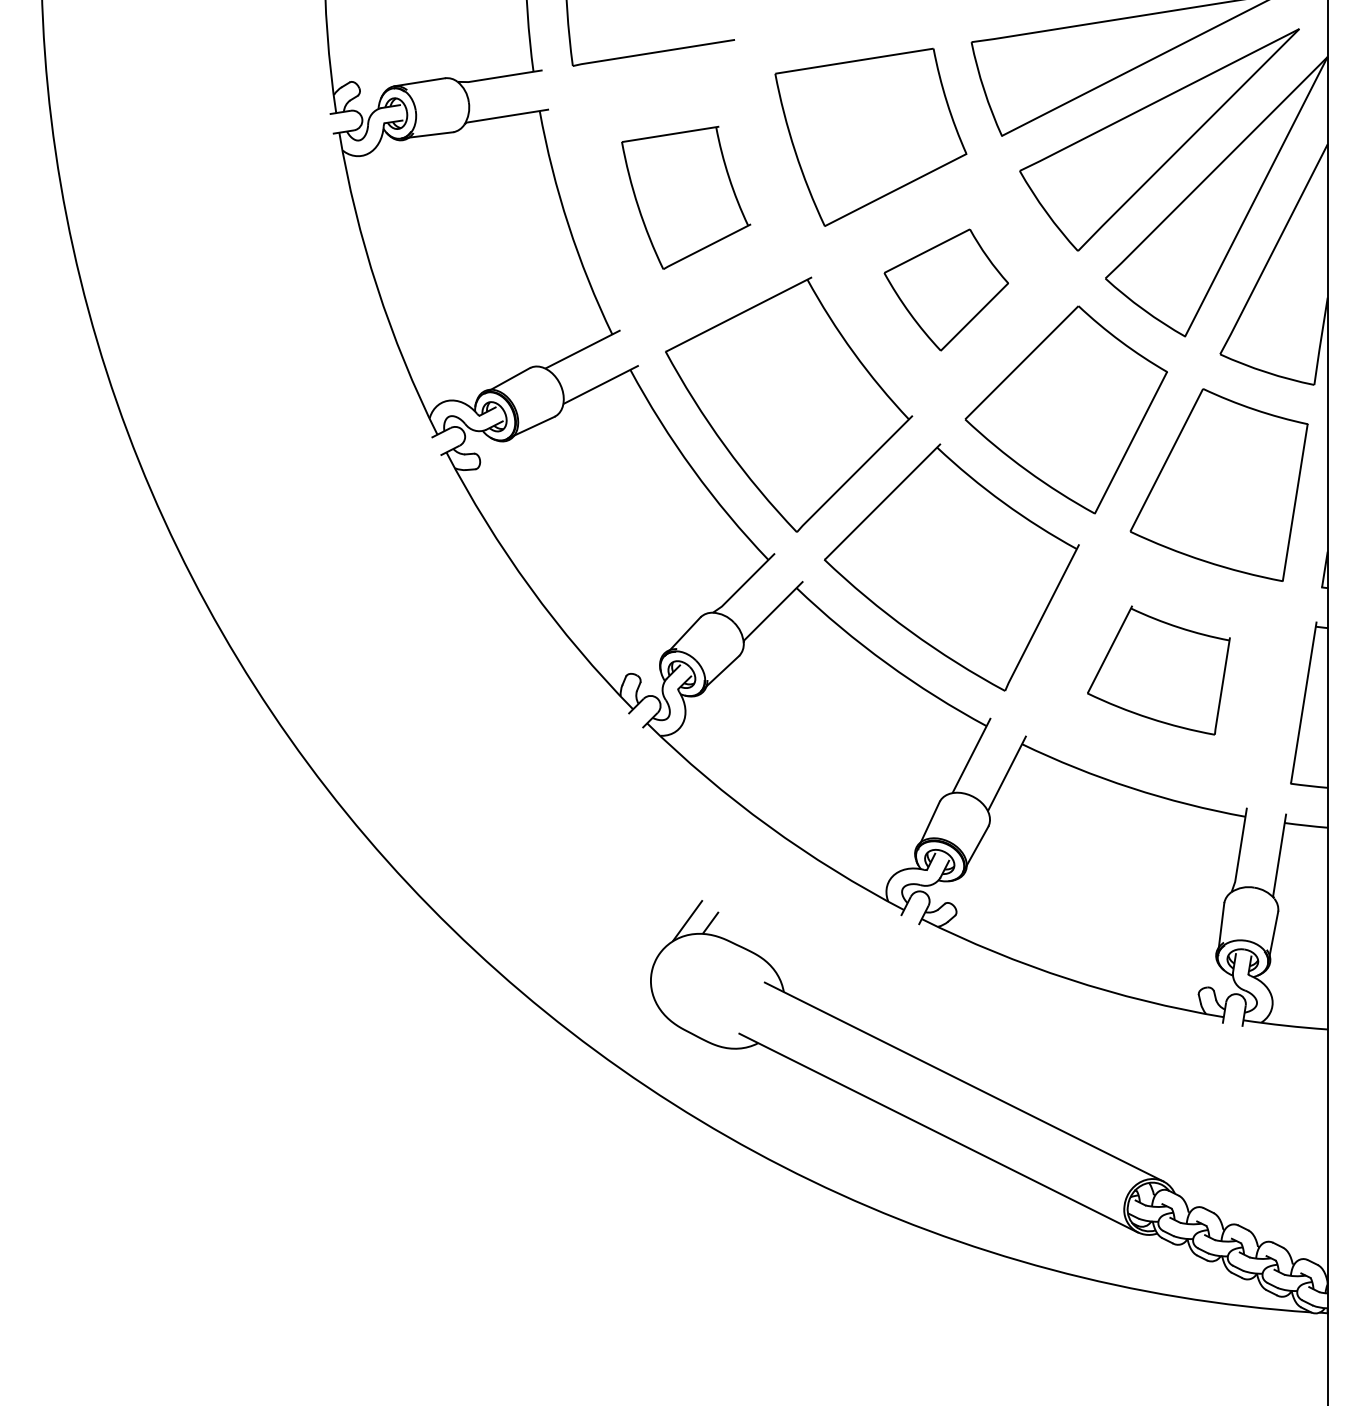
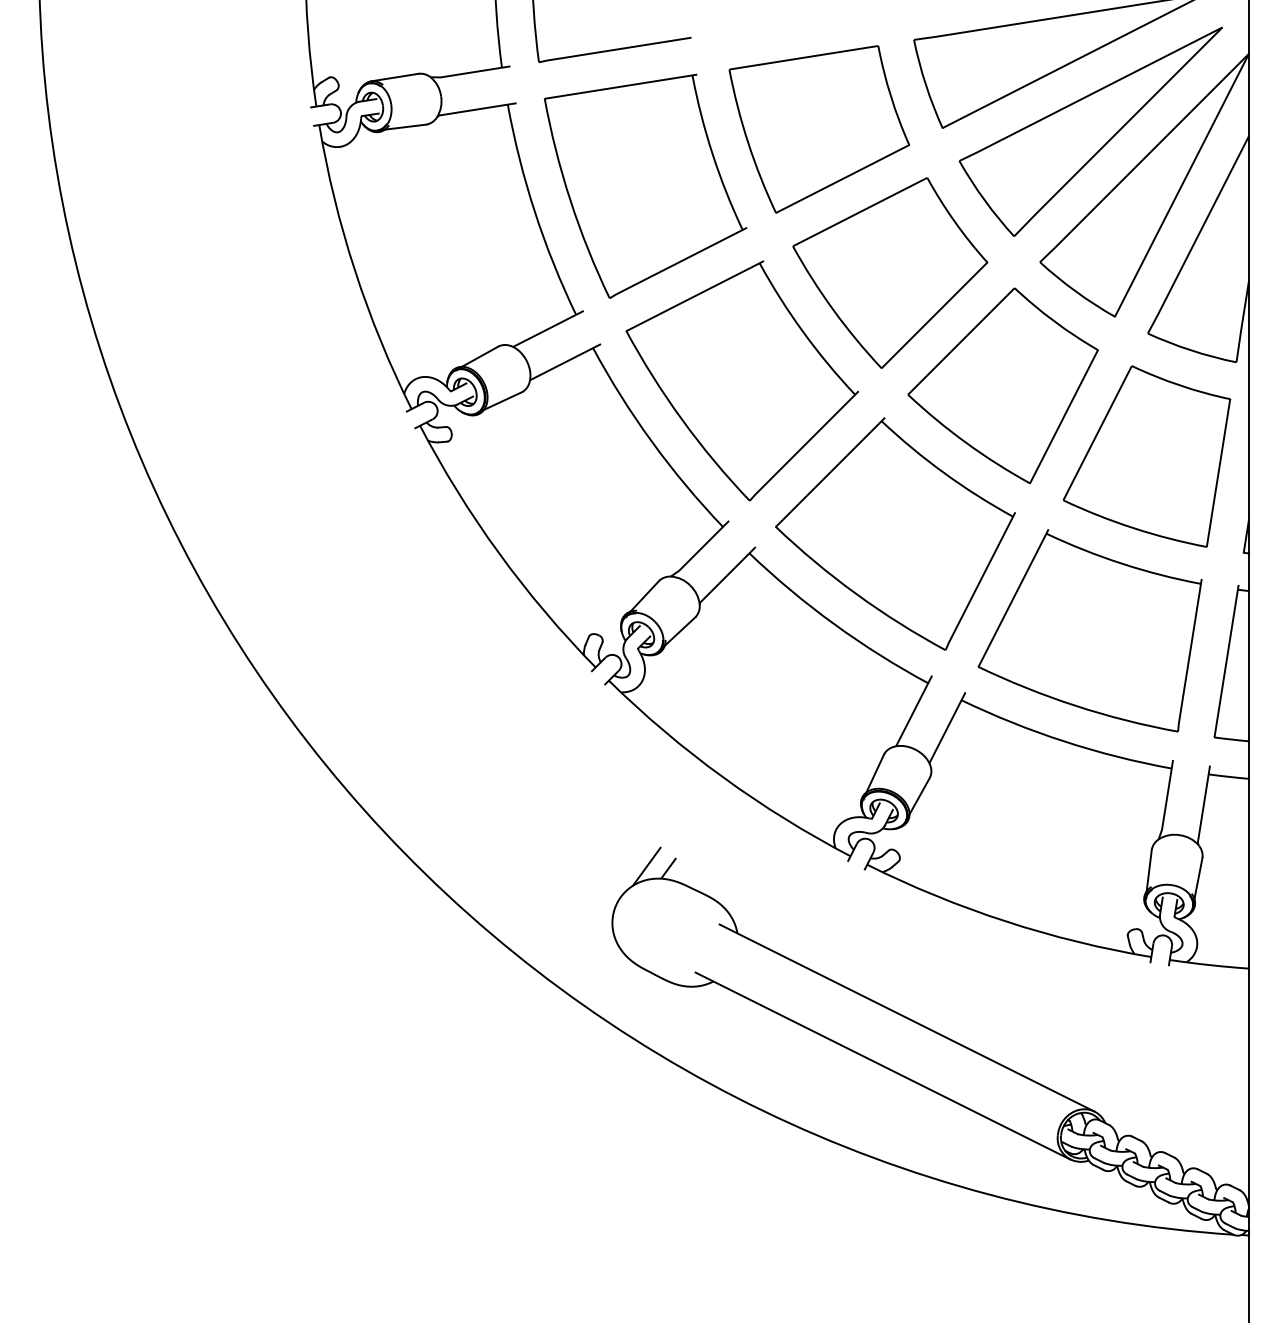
part: (686, 197) -> (645, 185), size x1.67
part: (946, 289) -> (890, 272), size x1.67
part: (1158, 670) -> (1089, 630), size x1.67

